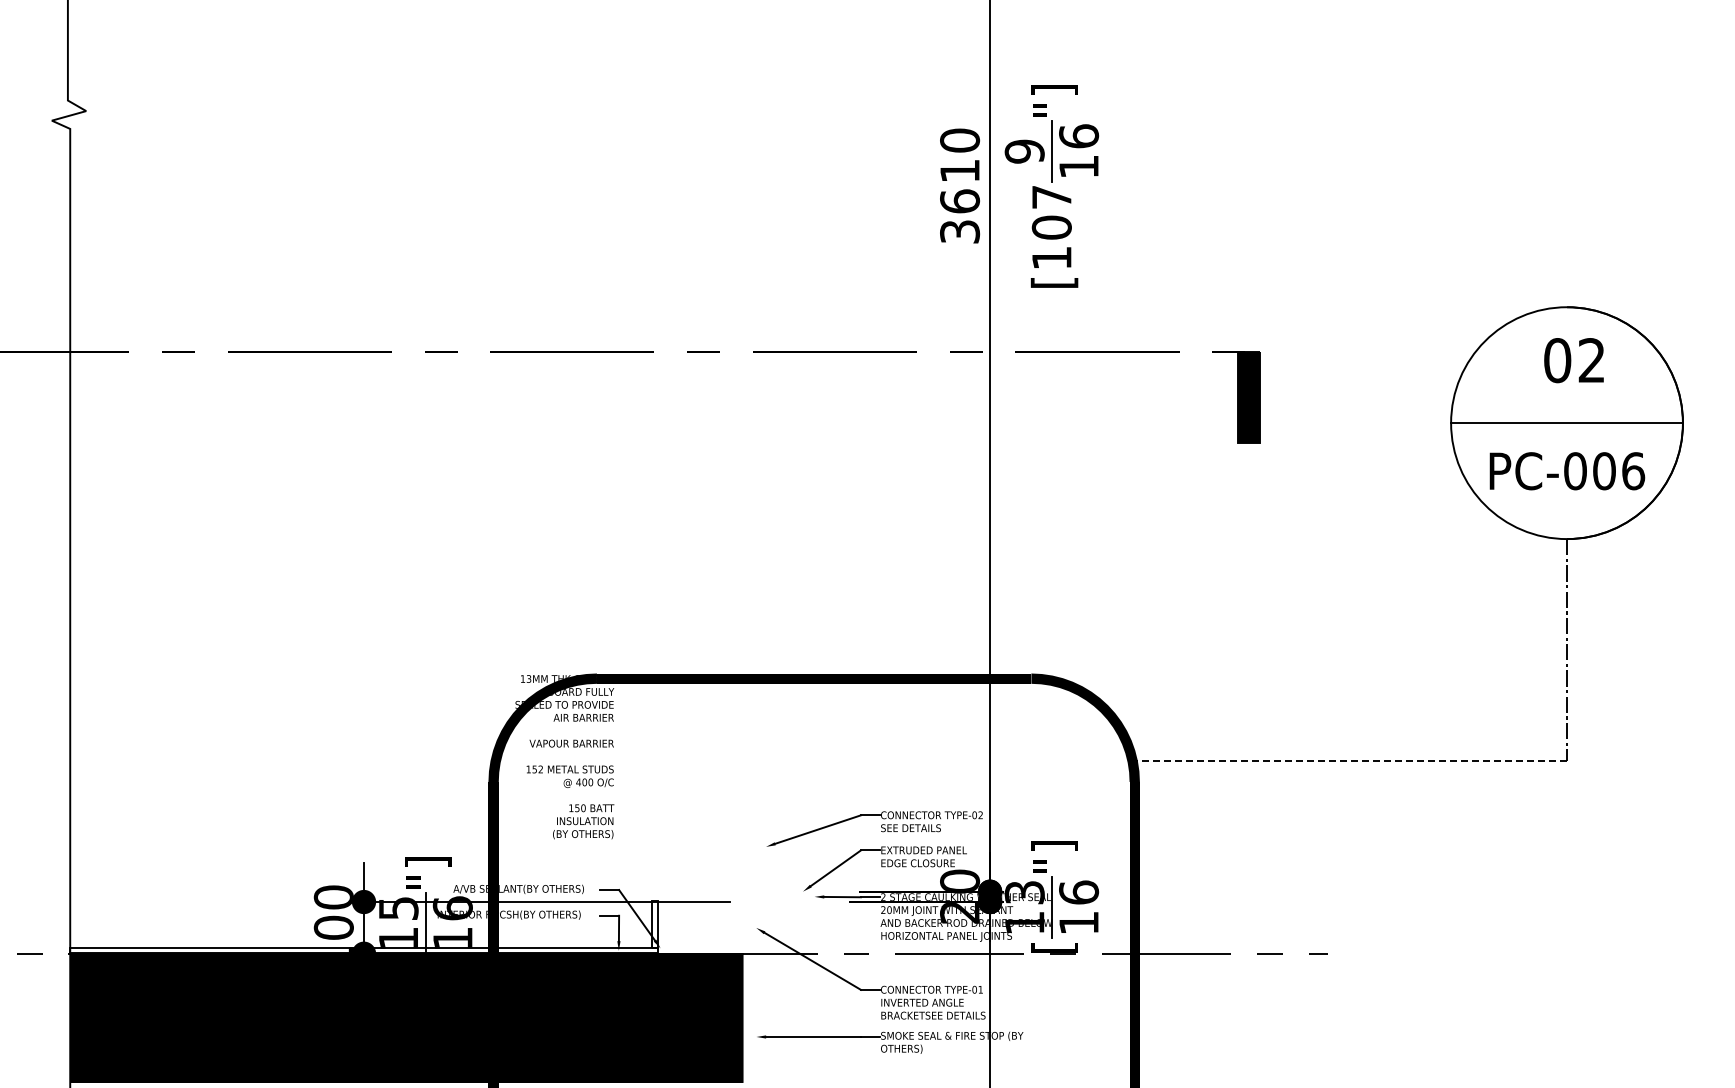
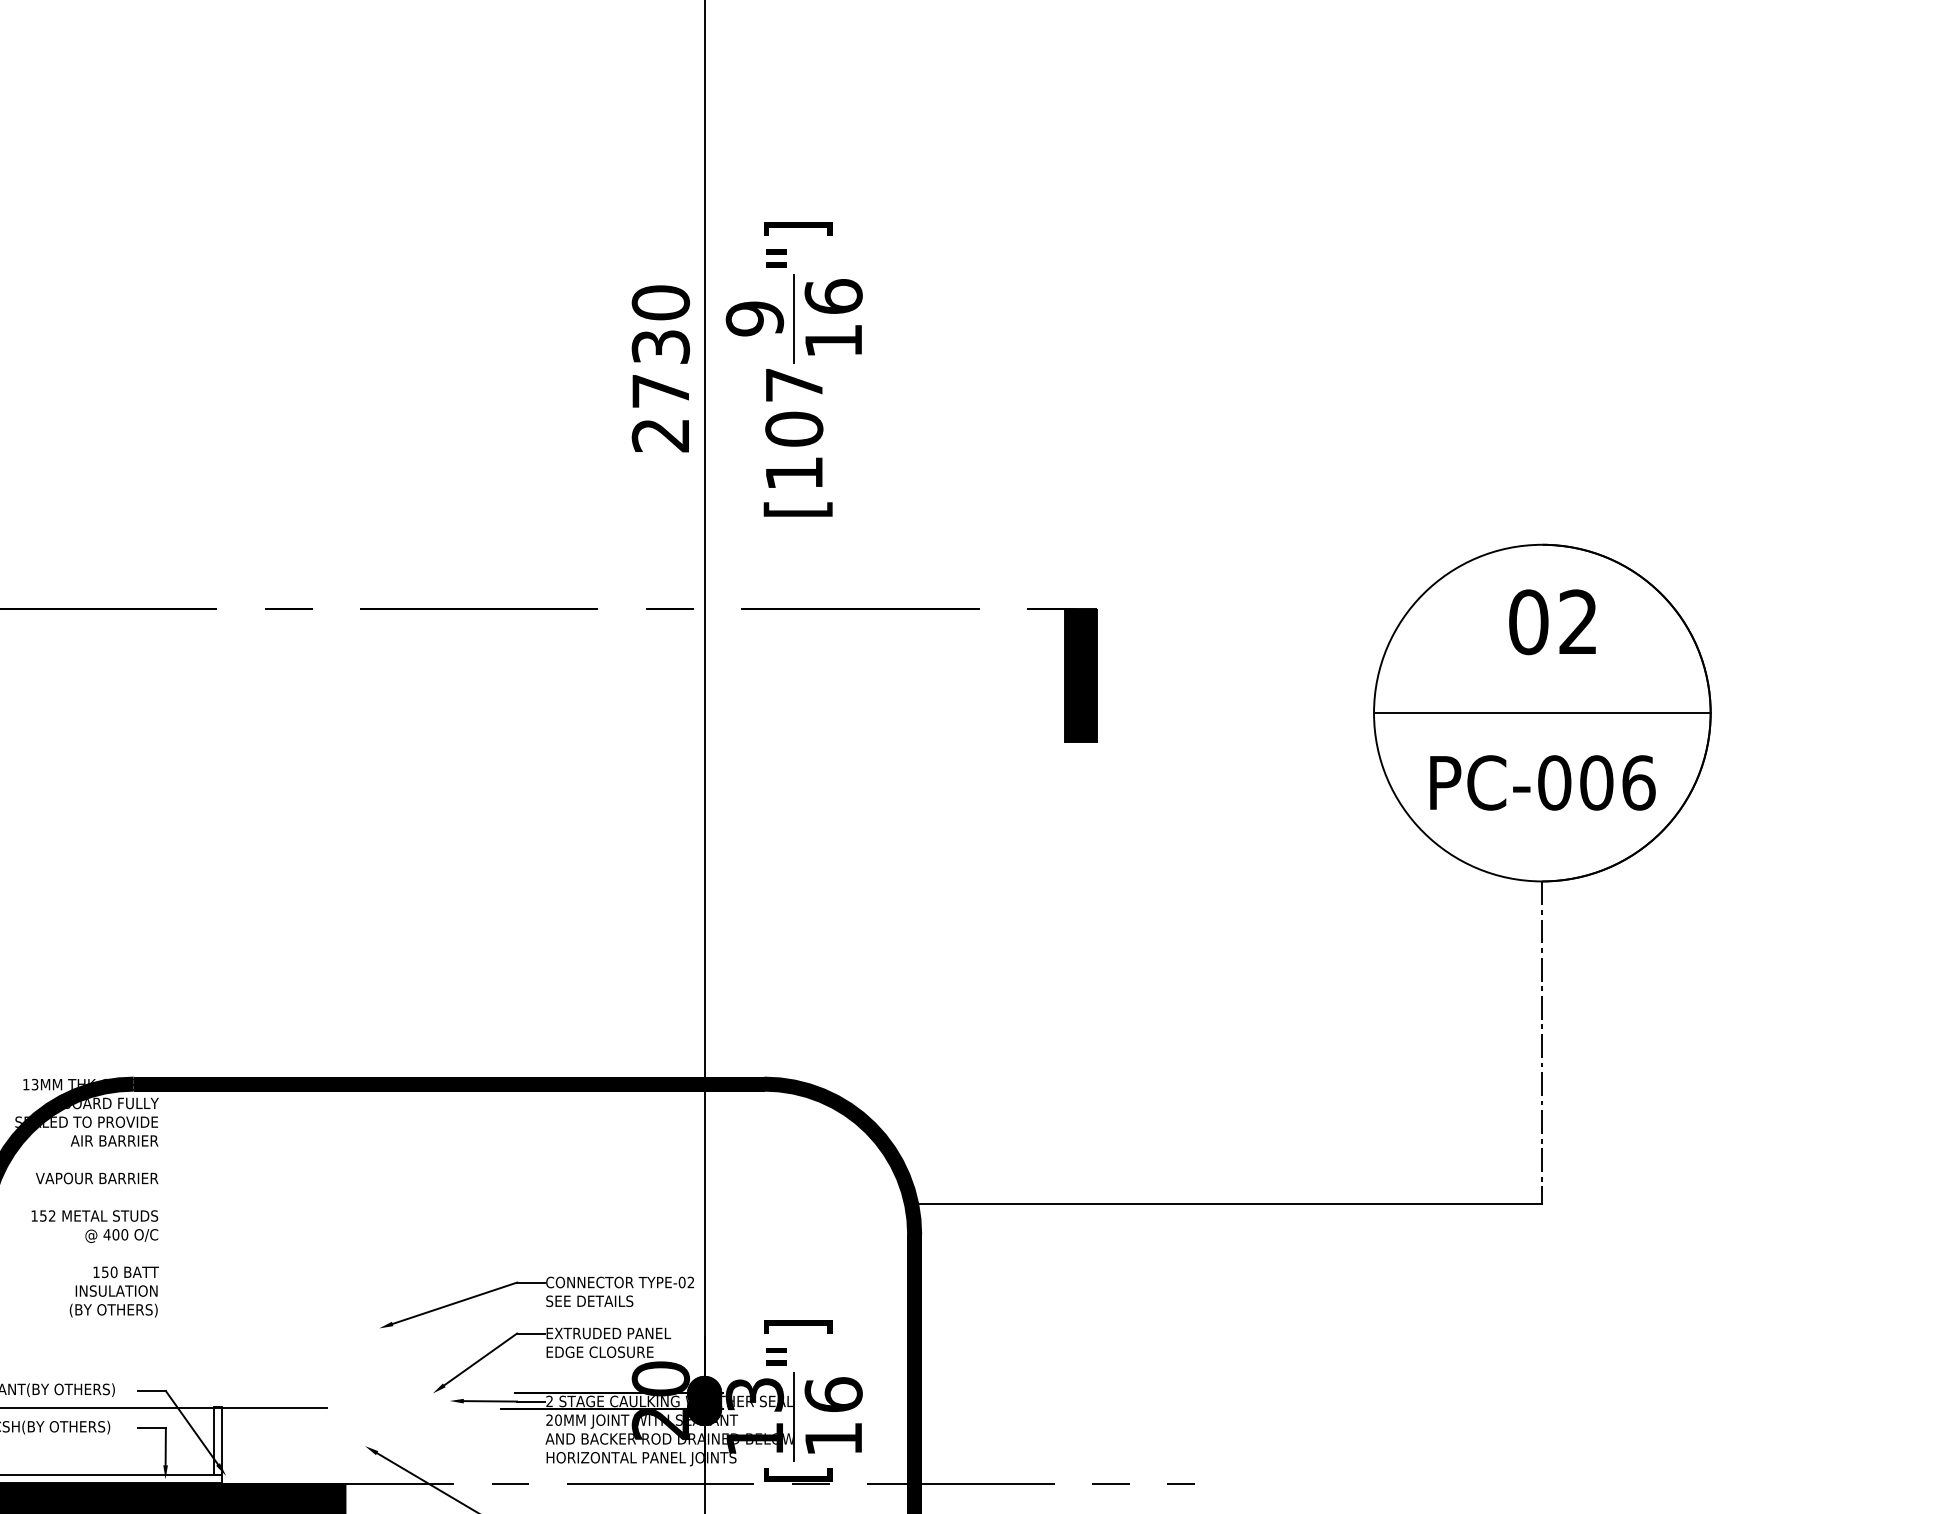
text: (960, 201) -> (661, 391), 3610 -> 2730
line: (1350, 761) -> (1227, 1204), dashed -> solid

